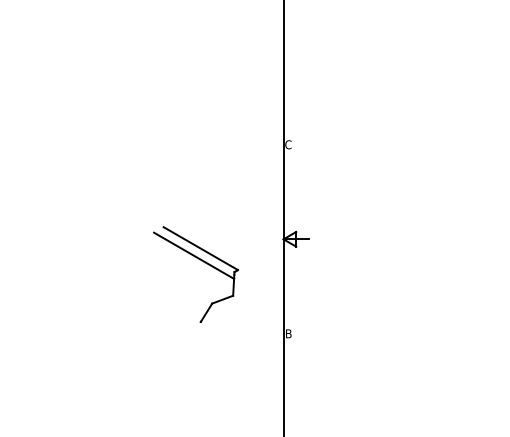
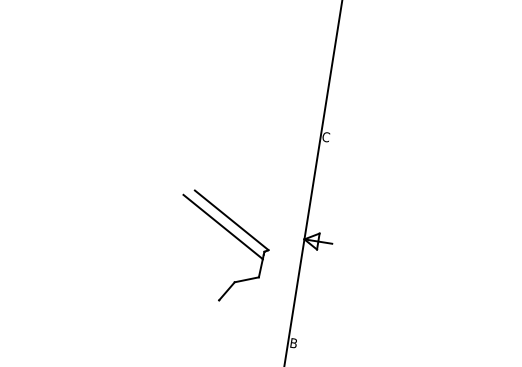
part: (201, 261) -> (230, 234), moved

